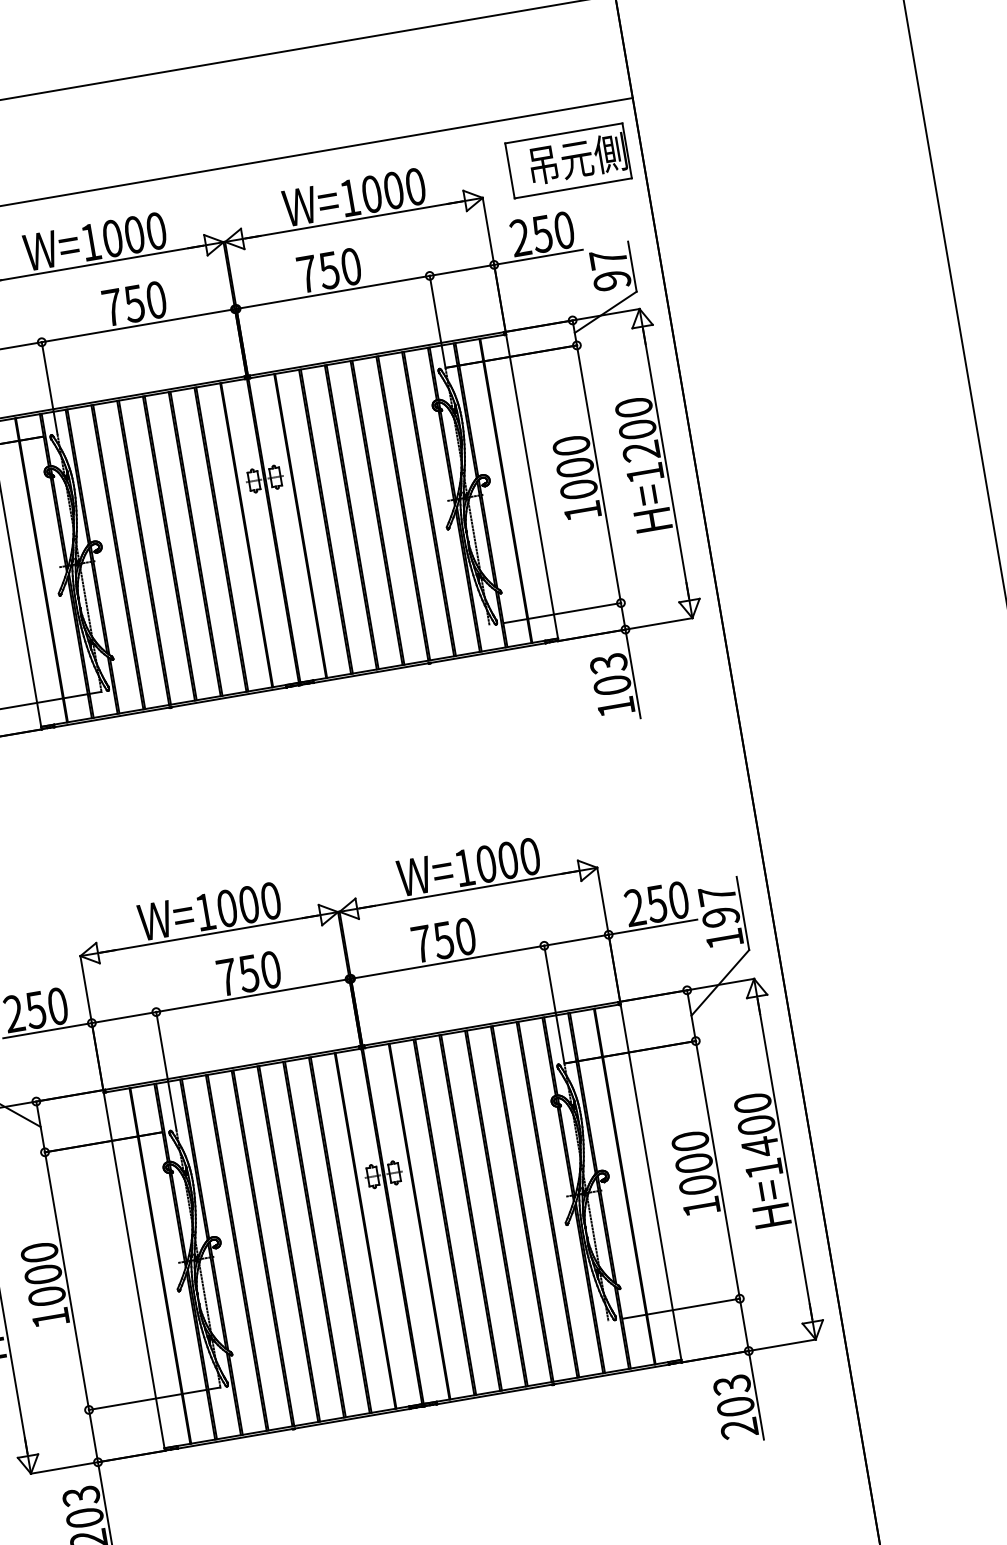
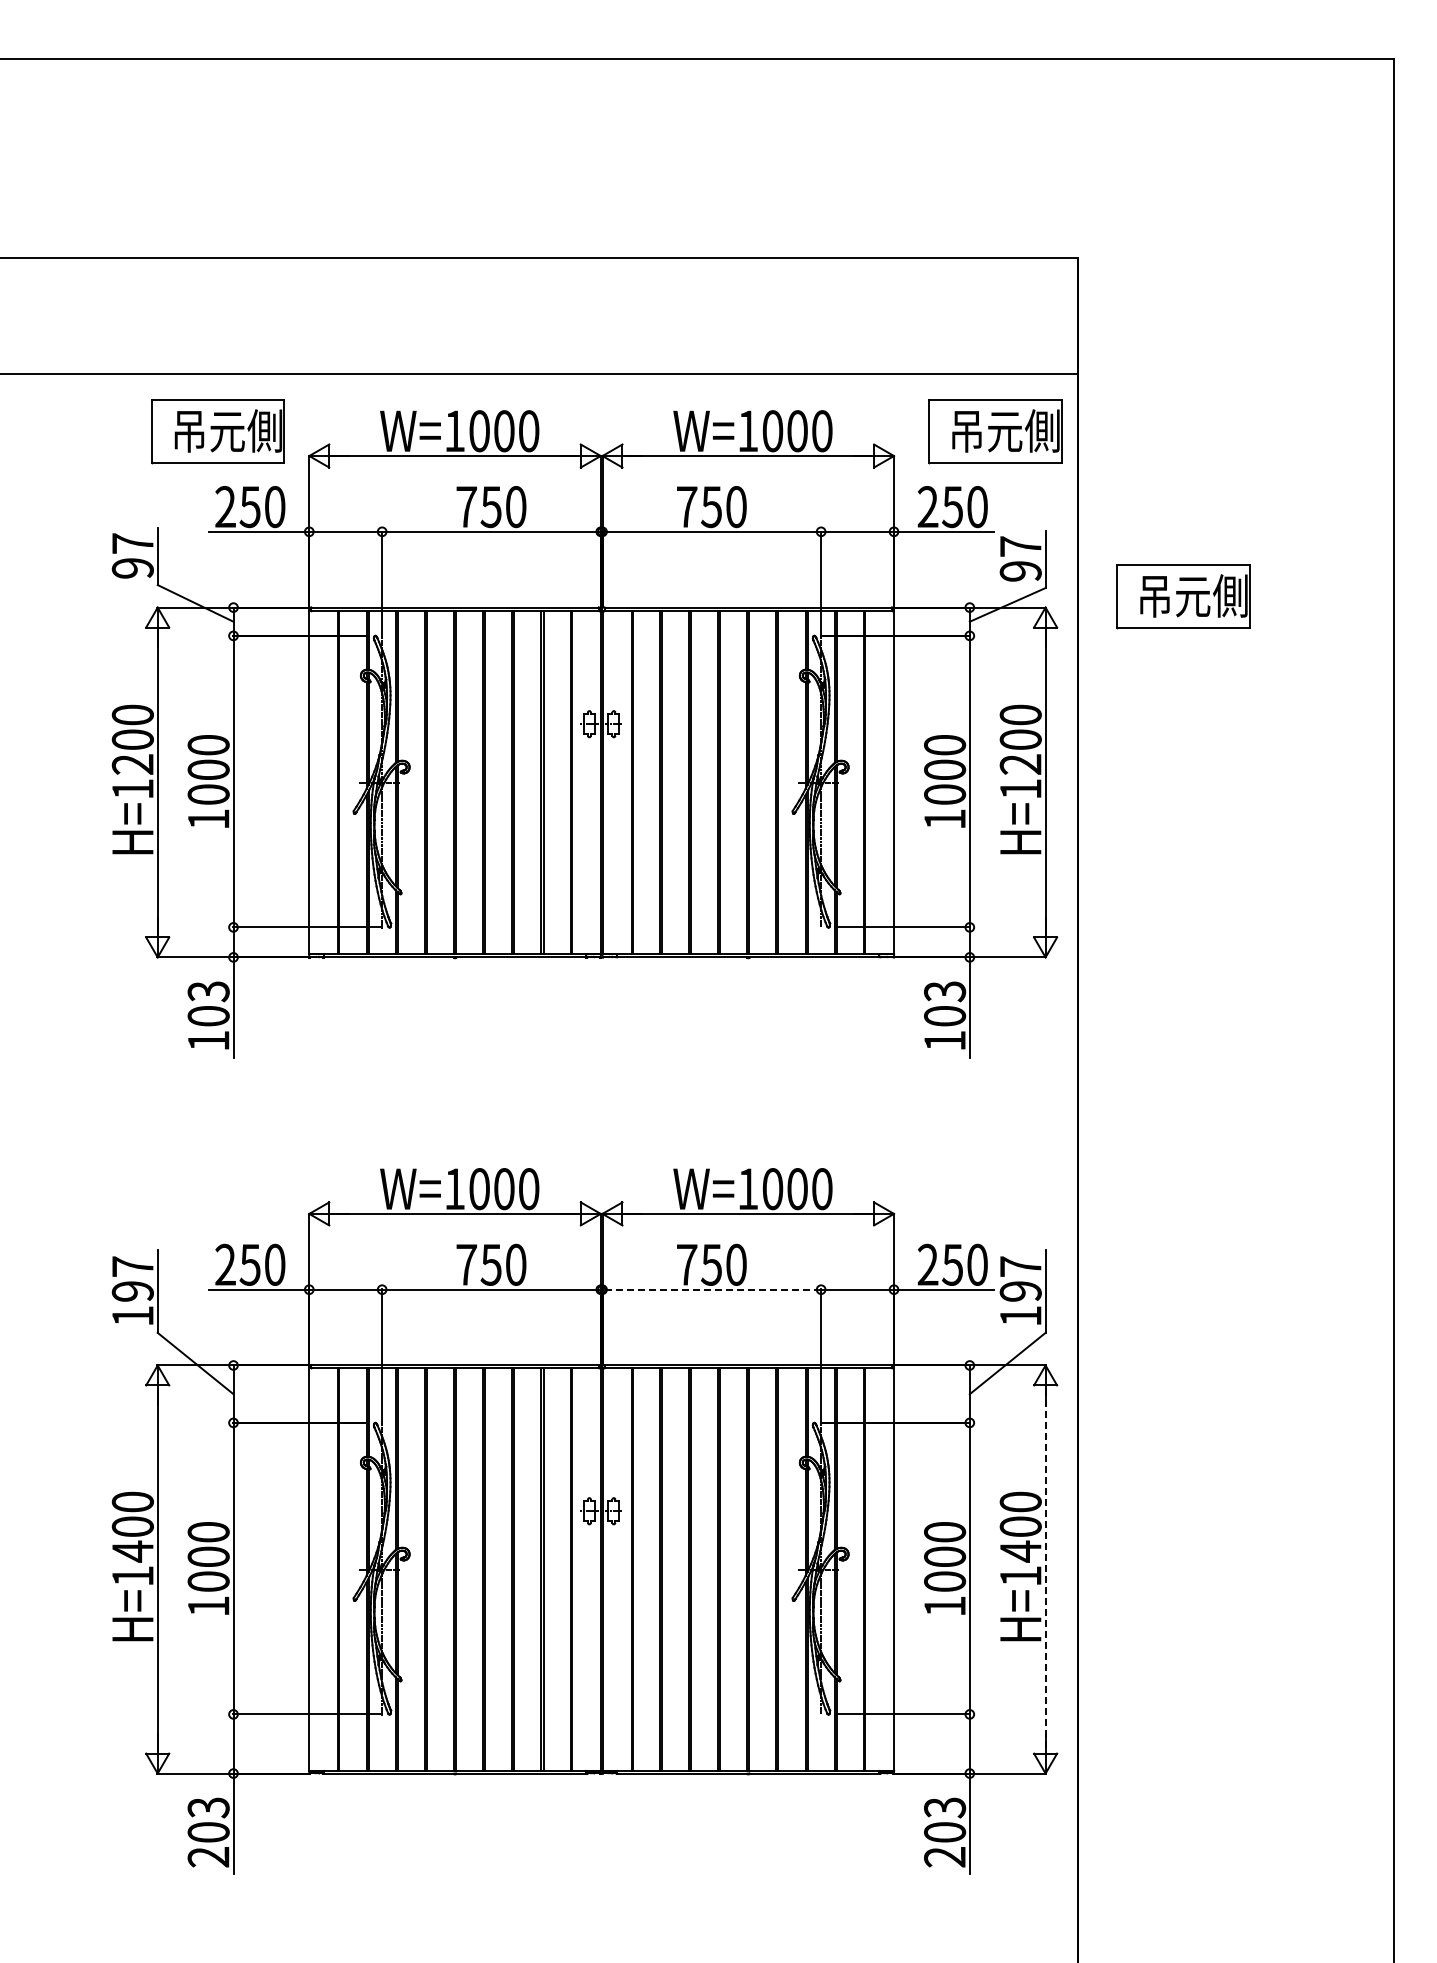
part: (759, 278) -> (1183, 596), added
line: (447, 962) -> (711, 1289), solid -> dashed
line: (785, 1160) -> (1045, 1570), solid -> dashed

